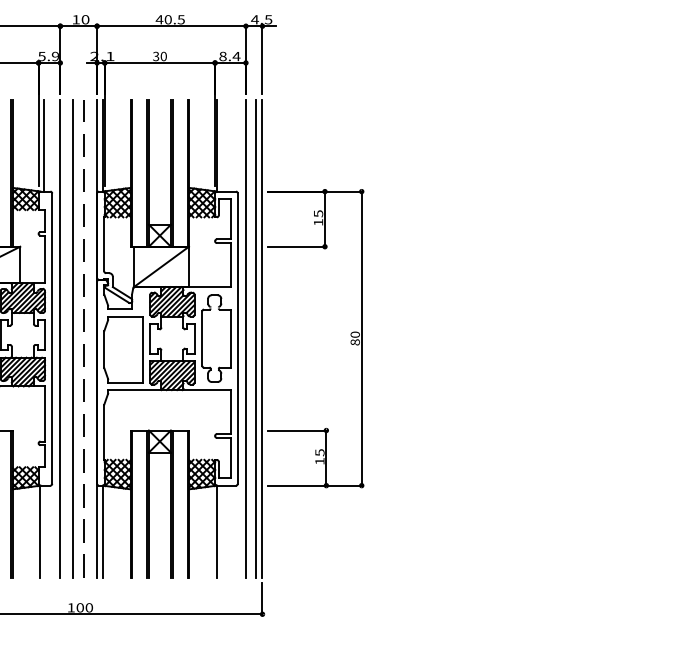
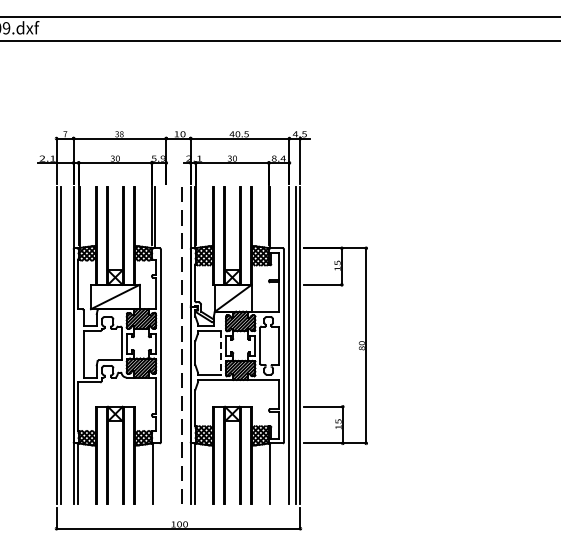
line: (60, 338) -> (166, 345), removed
line: (72, 338) -> (174, 345), removed
line: (142, 350) -> (220, 353), solid -> dashed

